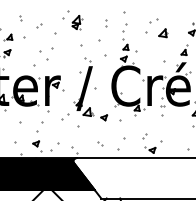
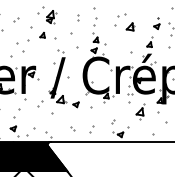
part: (67, 41) -> (42, 34), added
part: (174, 125) -> (140, 111), added
part: (121, 143) -> (91, 128), size x0.62

